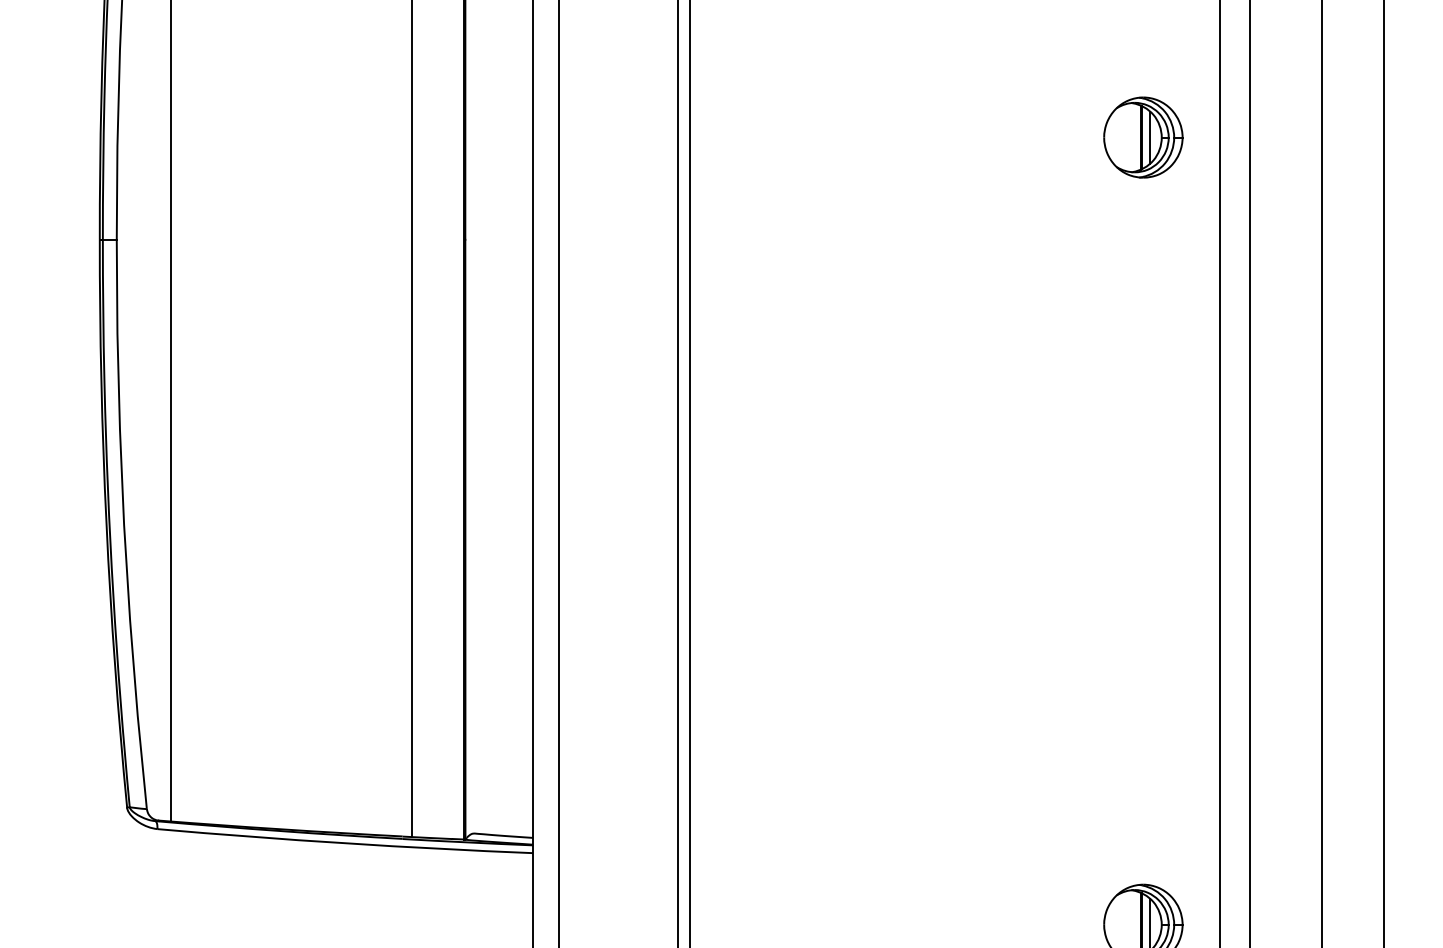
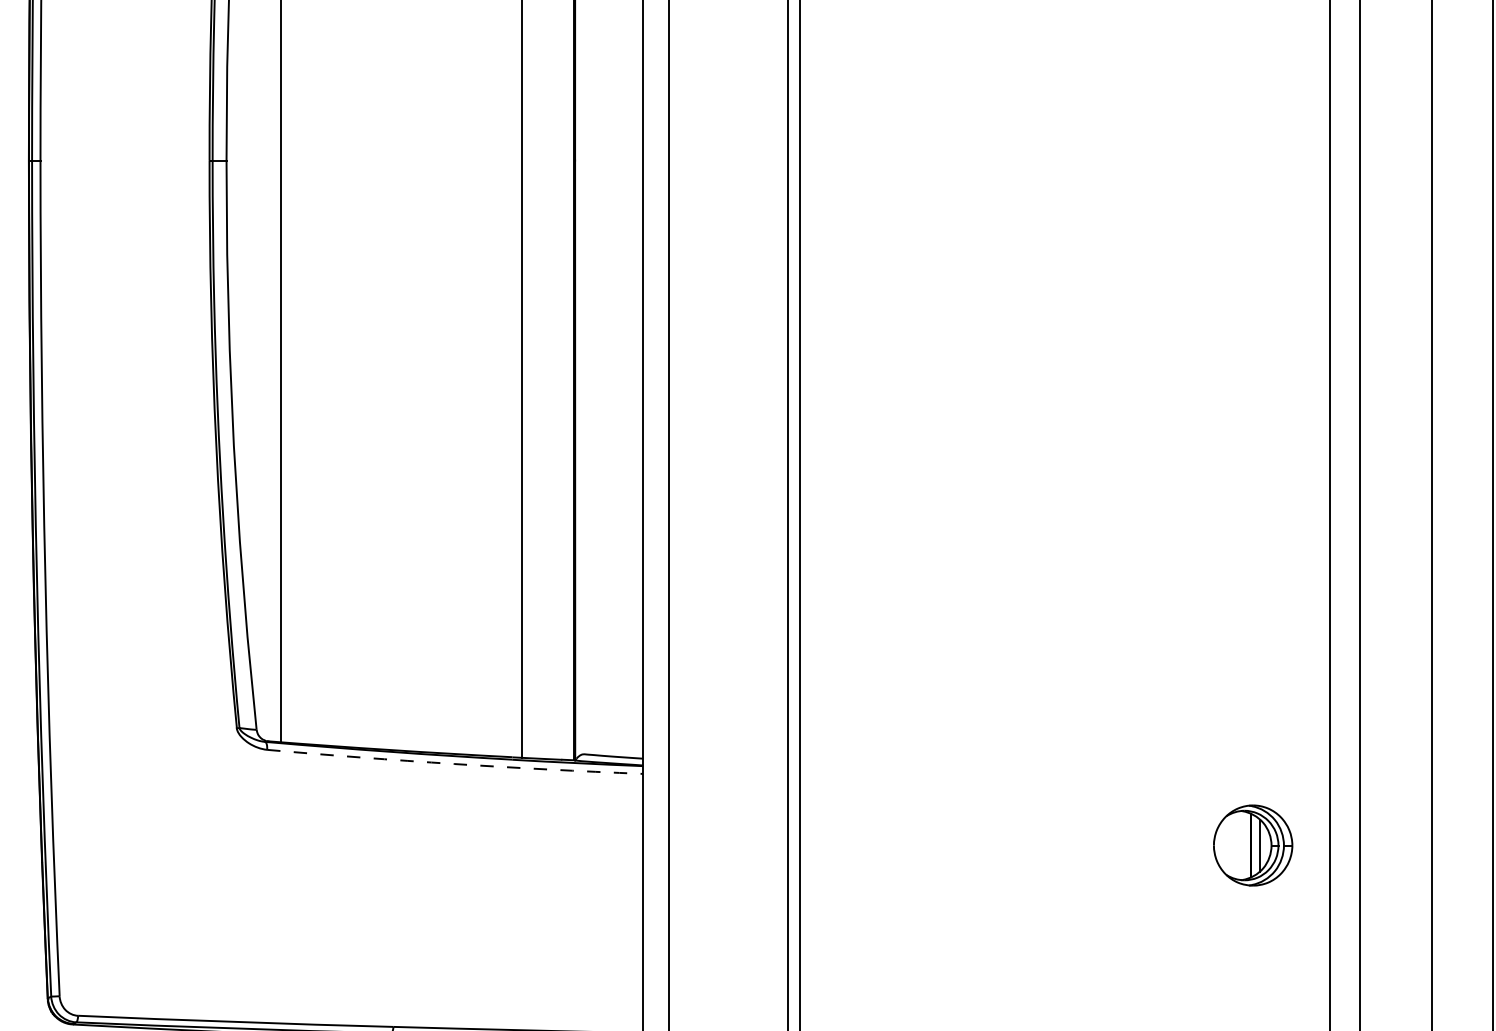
part: (1143, 137) -> (1253, 58), removed
arc: (344, 843) -> (454, 764), solid -> dashed

